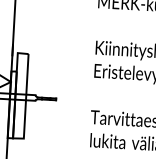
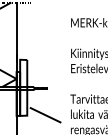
line: (51, 139) -> (45, 115), added

